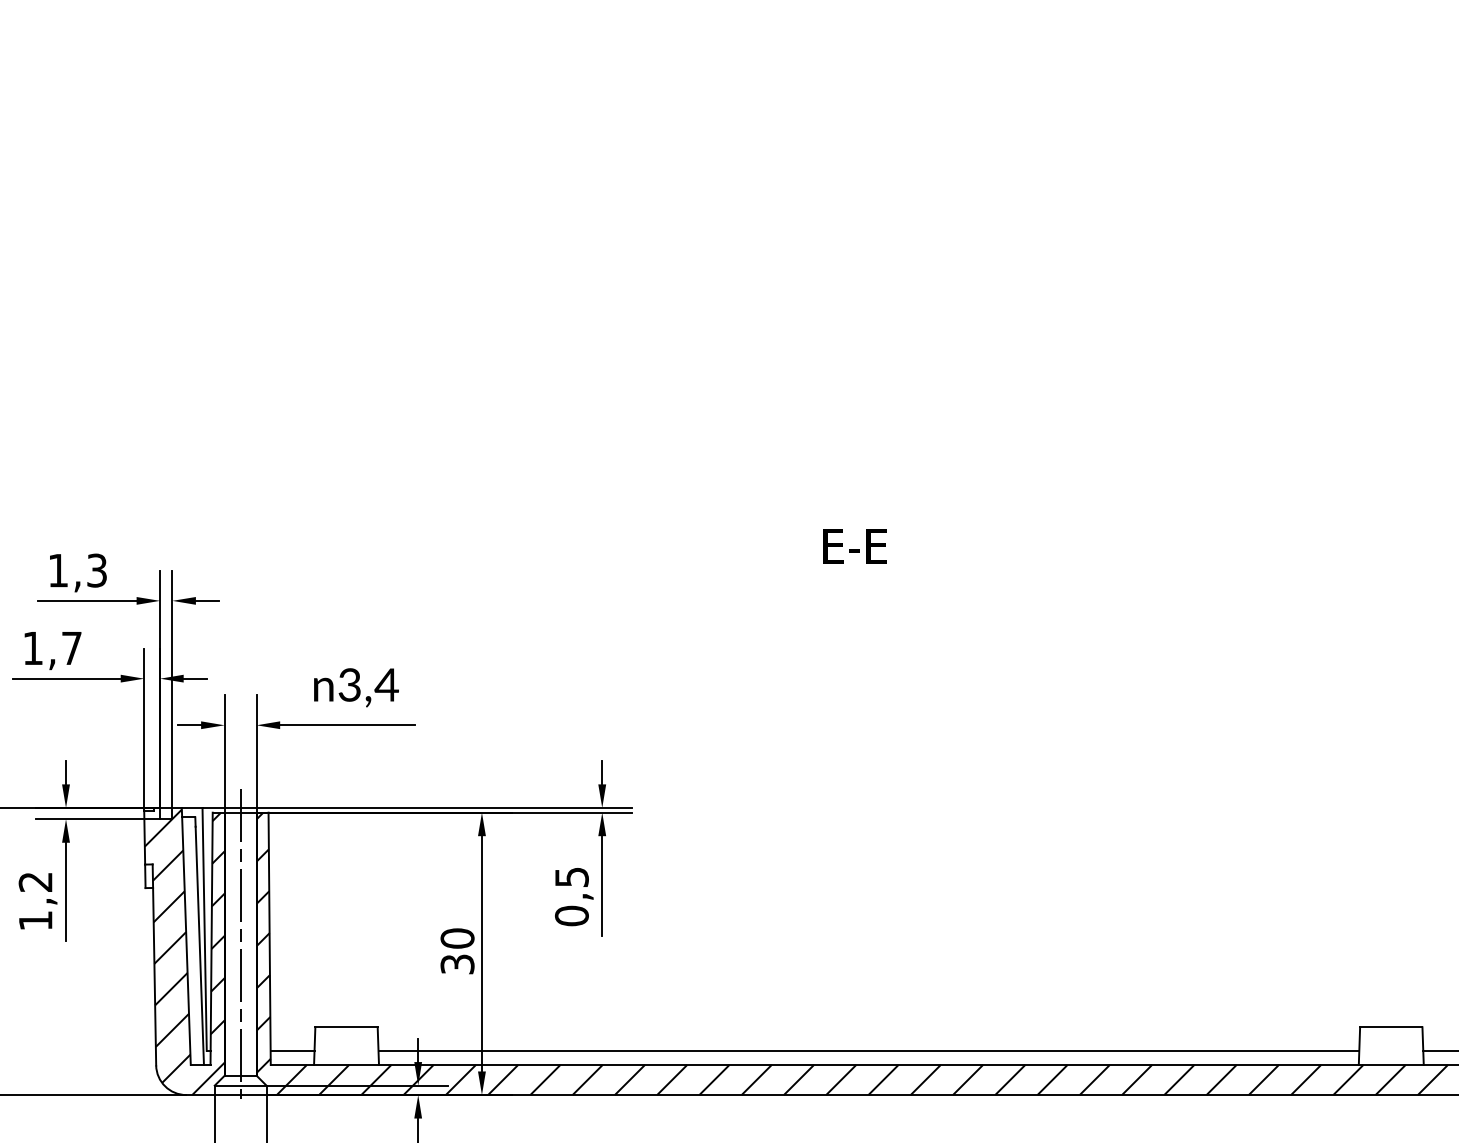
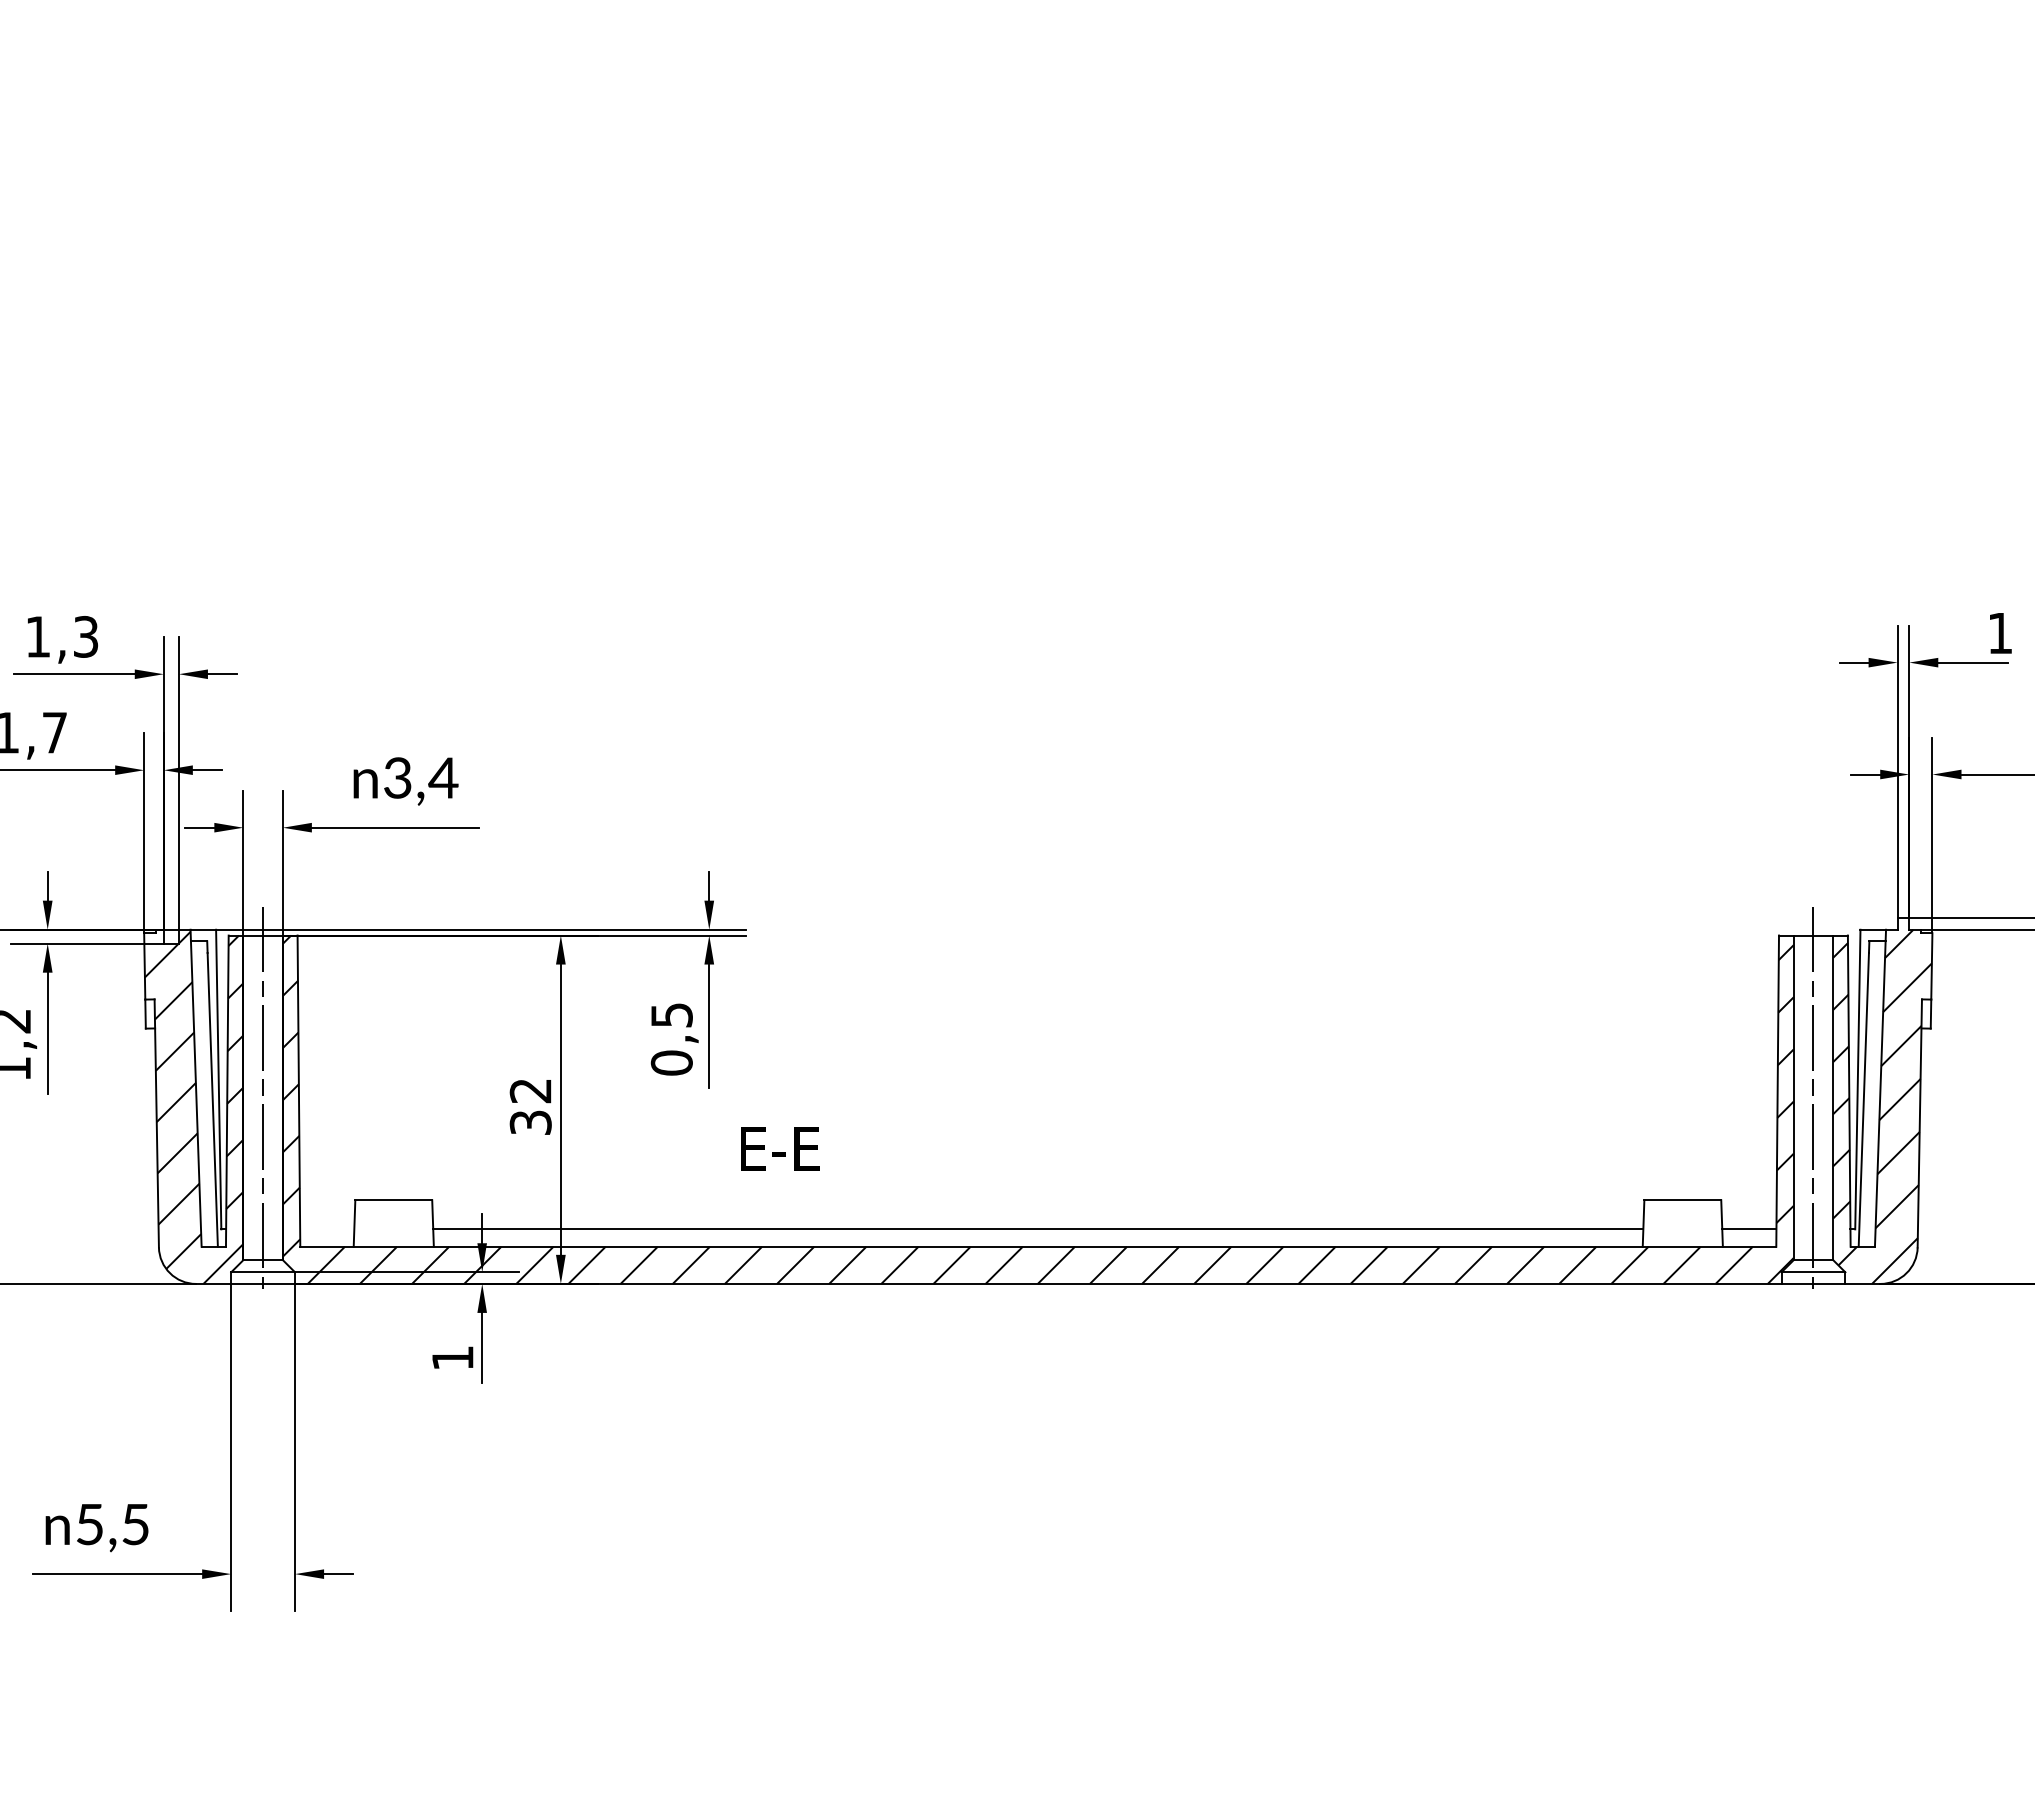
text: (855, 545) -> (780, 1148), moved
text: (457, 938) -> (530, 1090), 30 -> 32
line: (292, 1050) -> (327, 1229), removed

